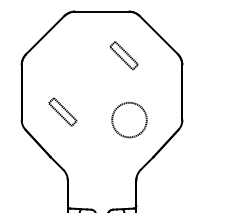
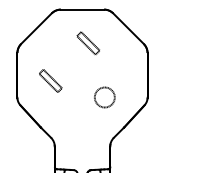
part: (123, 55) -> (87, 43), moved
part: (62, 111) -> (50, 80), moved
circle: (129, 120) -> (104, 97), size x0.71

